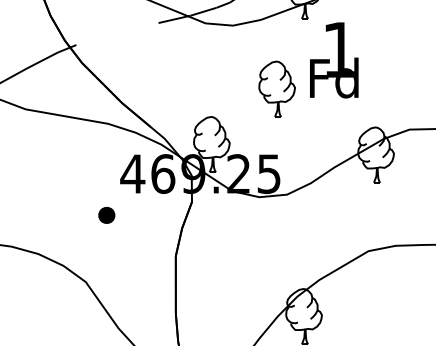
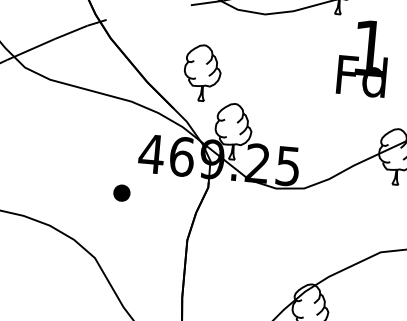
part: (276, 88) -> (201, 72), moved

